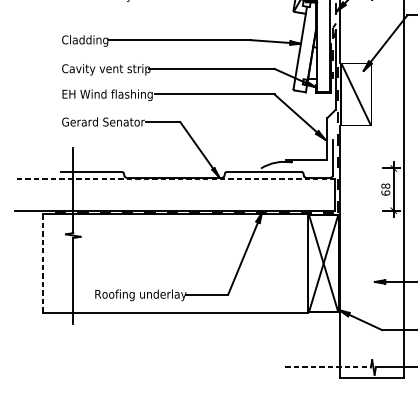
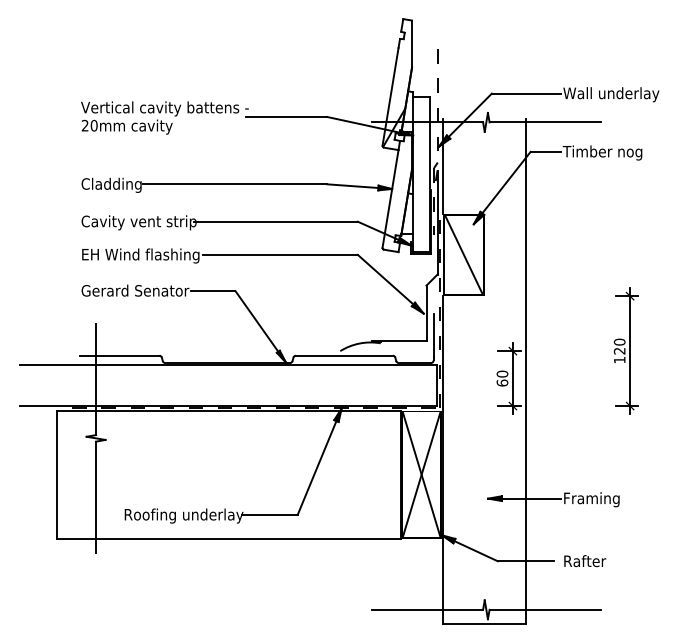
line: (175, 178) -> (228, 364), dashed -> solid
text: (385, 185) -> (502, 373), 68 -> 60
line: (42, 264) -> (56, 475), dashed -> solid
line: (328, 367) -> (427, 609), dashed -> solid

